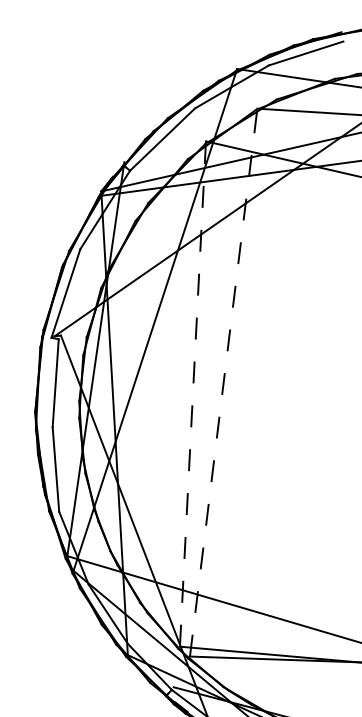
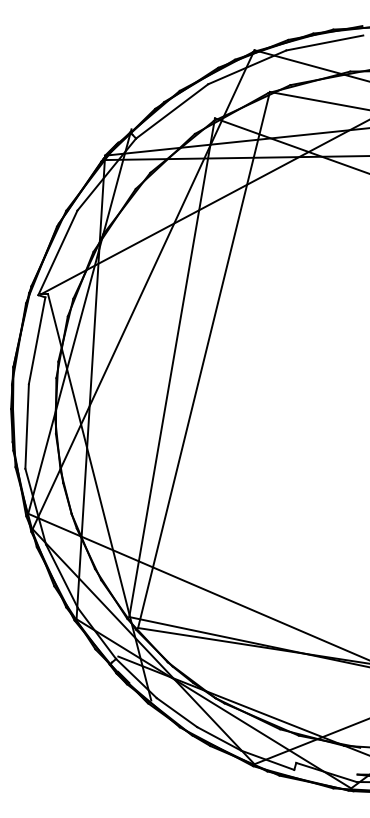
line: (224, 382) -> (204, 359), dashed -> solid
line: (193, 393) -> (172, 367), dashed -> solid

